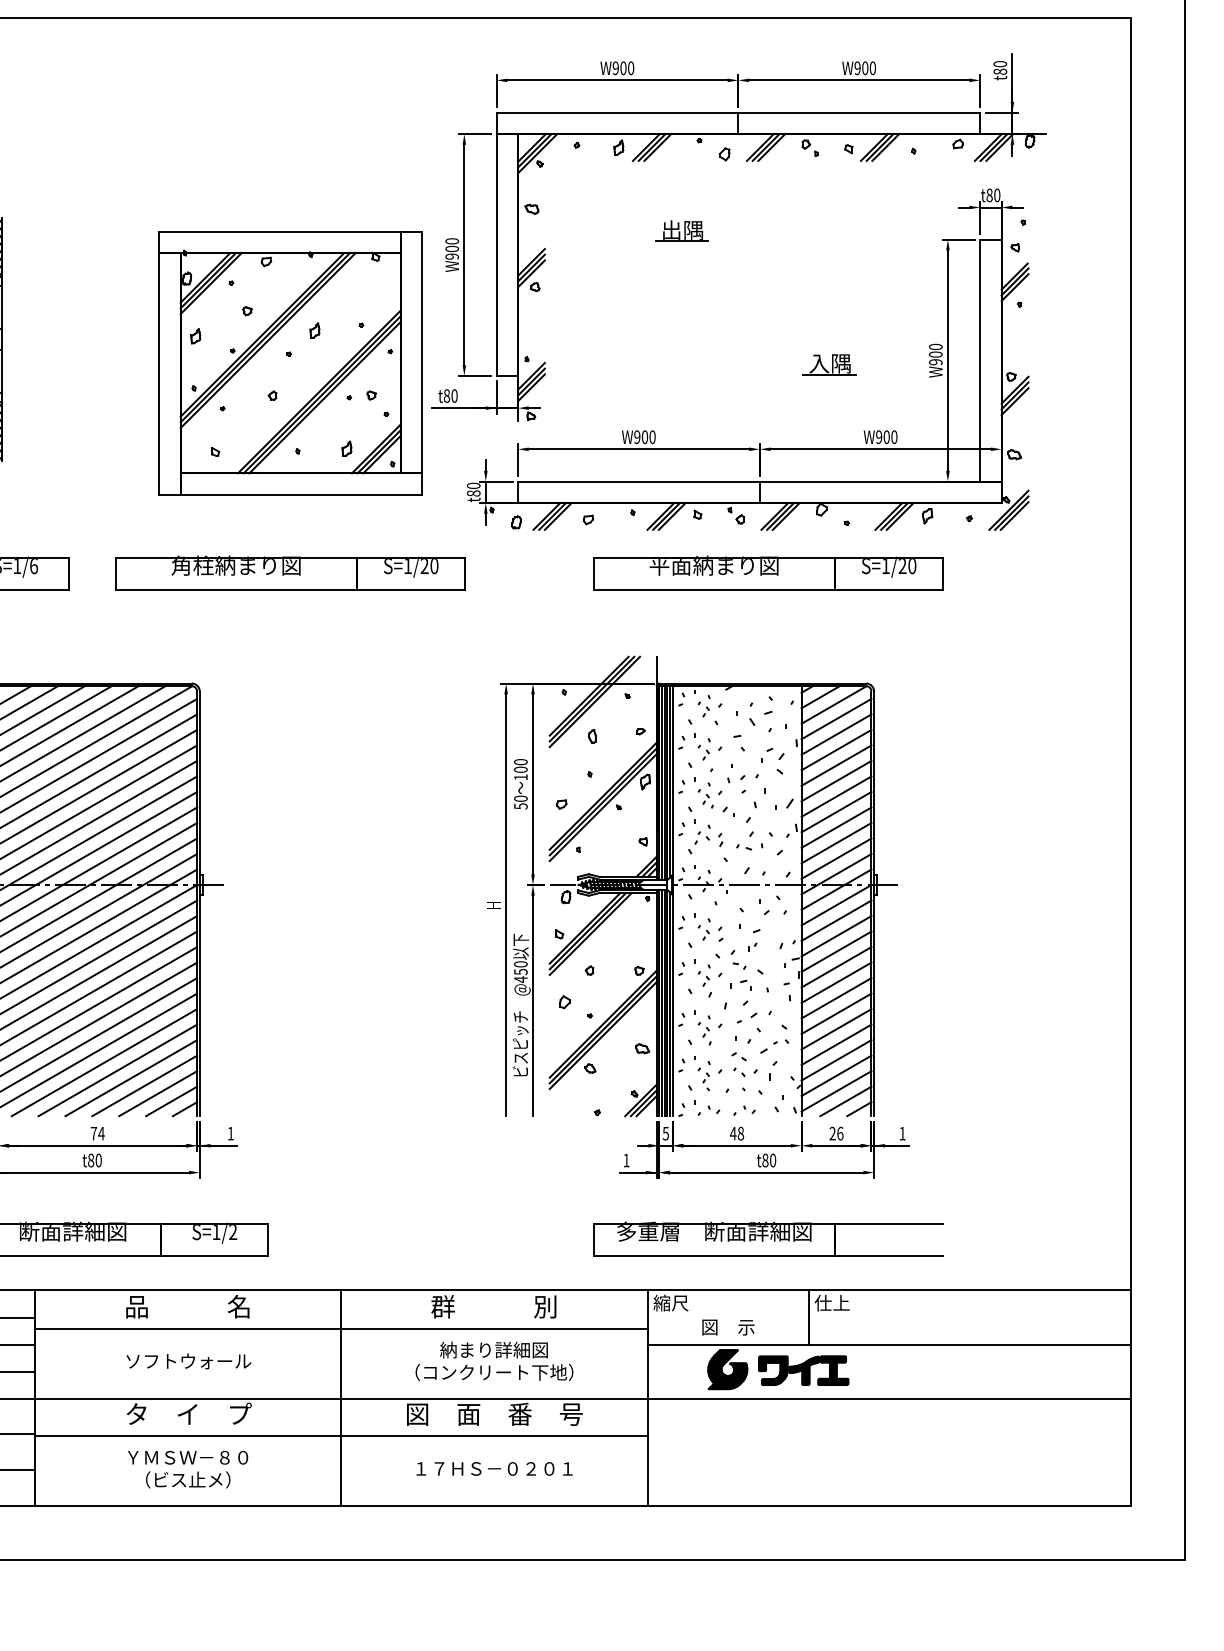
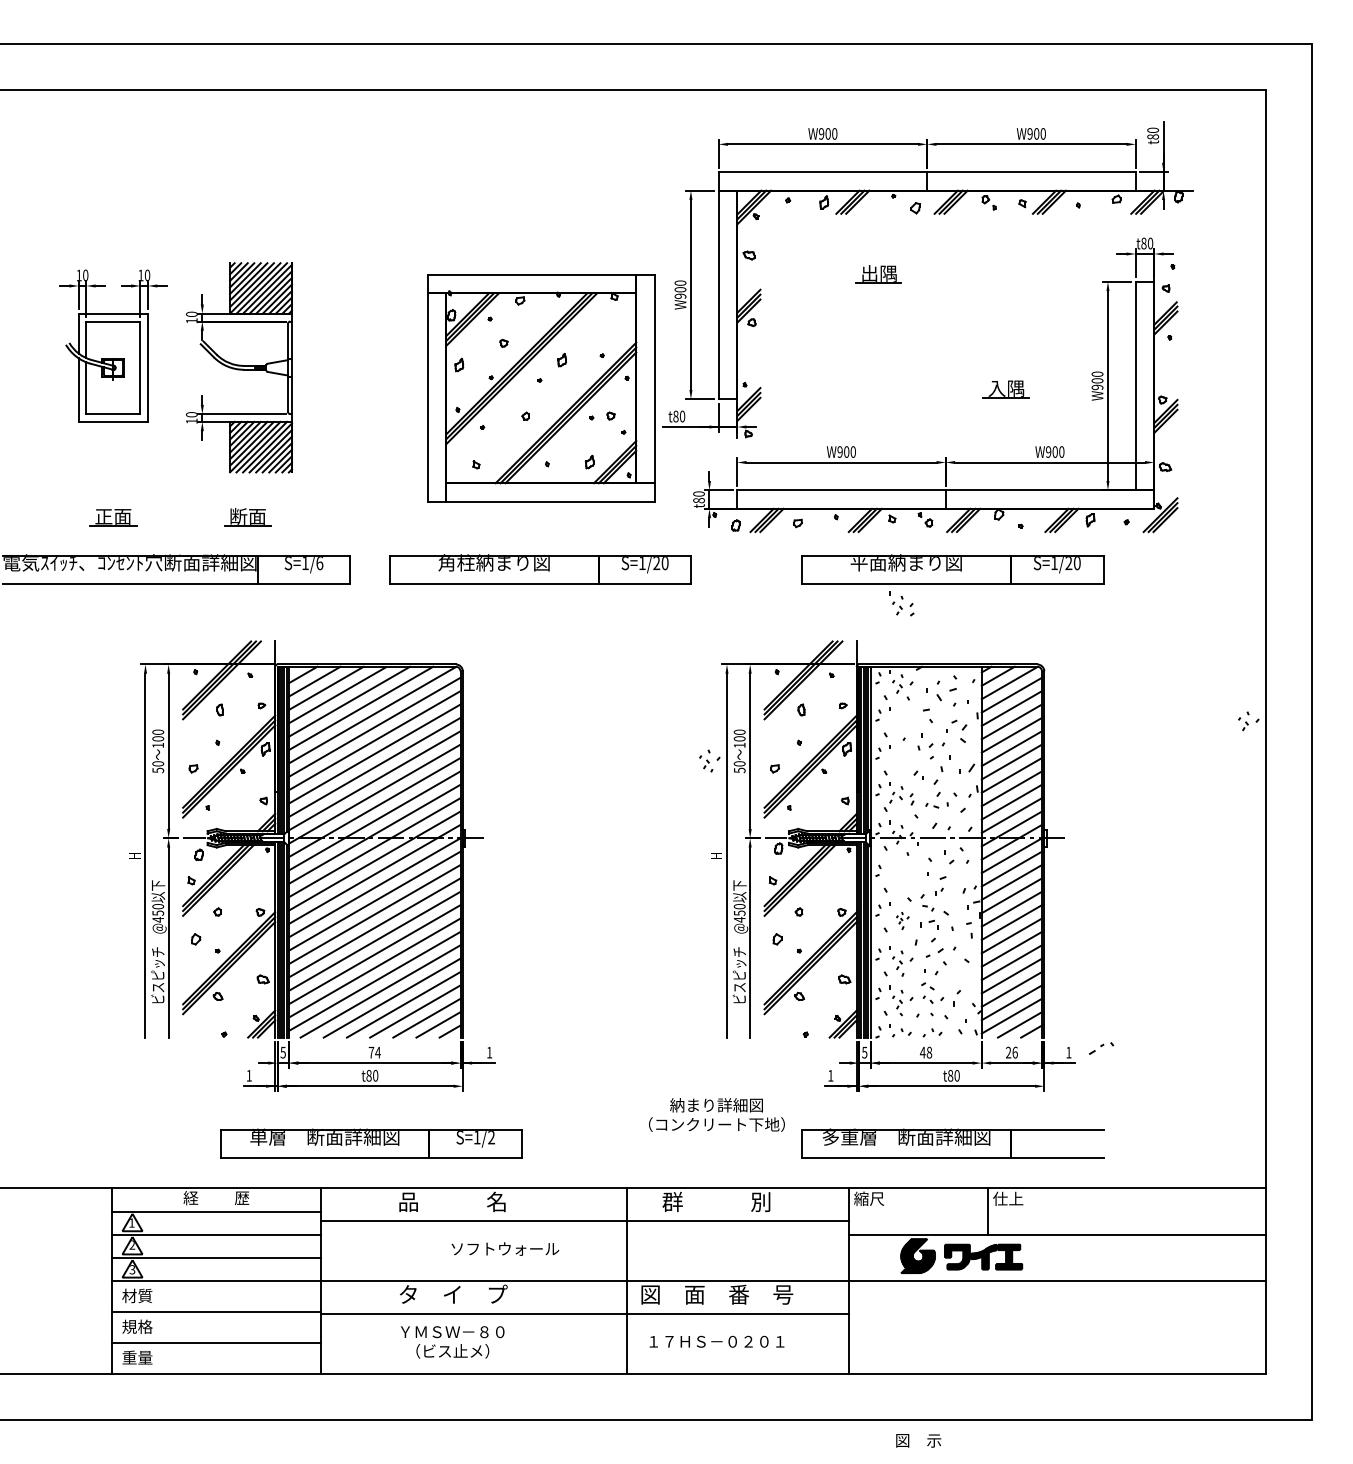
part: (709, 749) -> (1248, 721), moved
part: (709, 794) -> (709, 760), moved
part: (708, 927) -> (901, 603), moved
part: (709, 980) -> (902, 920), size x0.6
part: (774, 1046) -> (1101, 1048), moved
text: (728, 1327) -> (918, 1440), moved
text: (189, 1360) -> (505, 1248), moved
text: (493, 1360) -> (716, 1114), moved
line: (340, 1397) -> (626, 1280), moved

